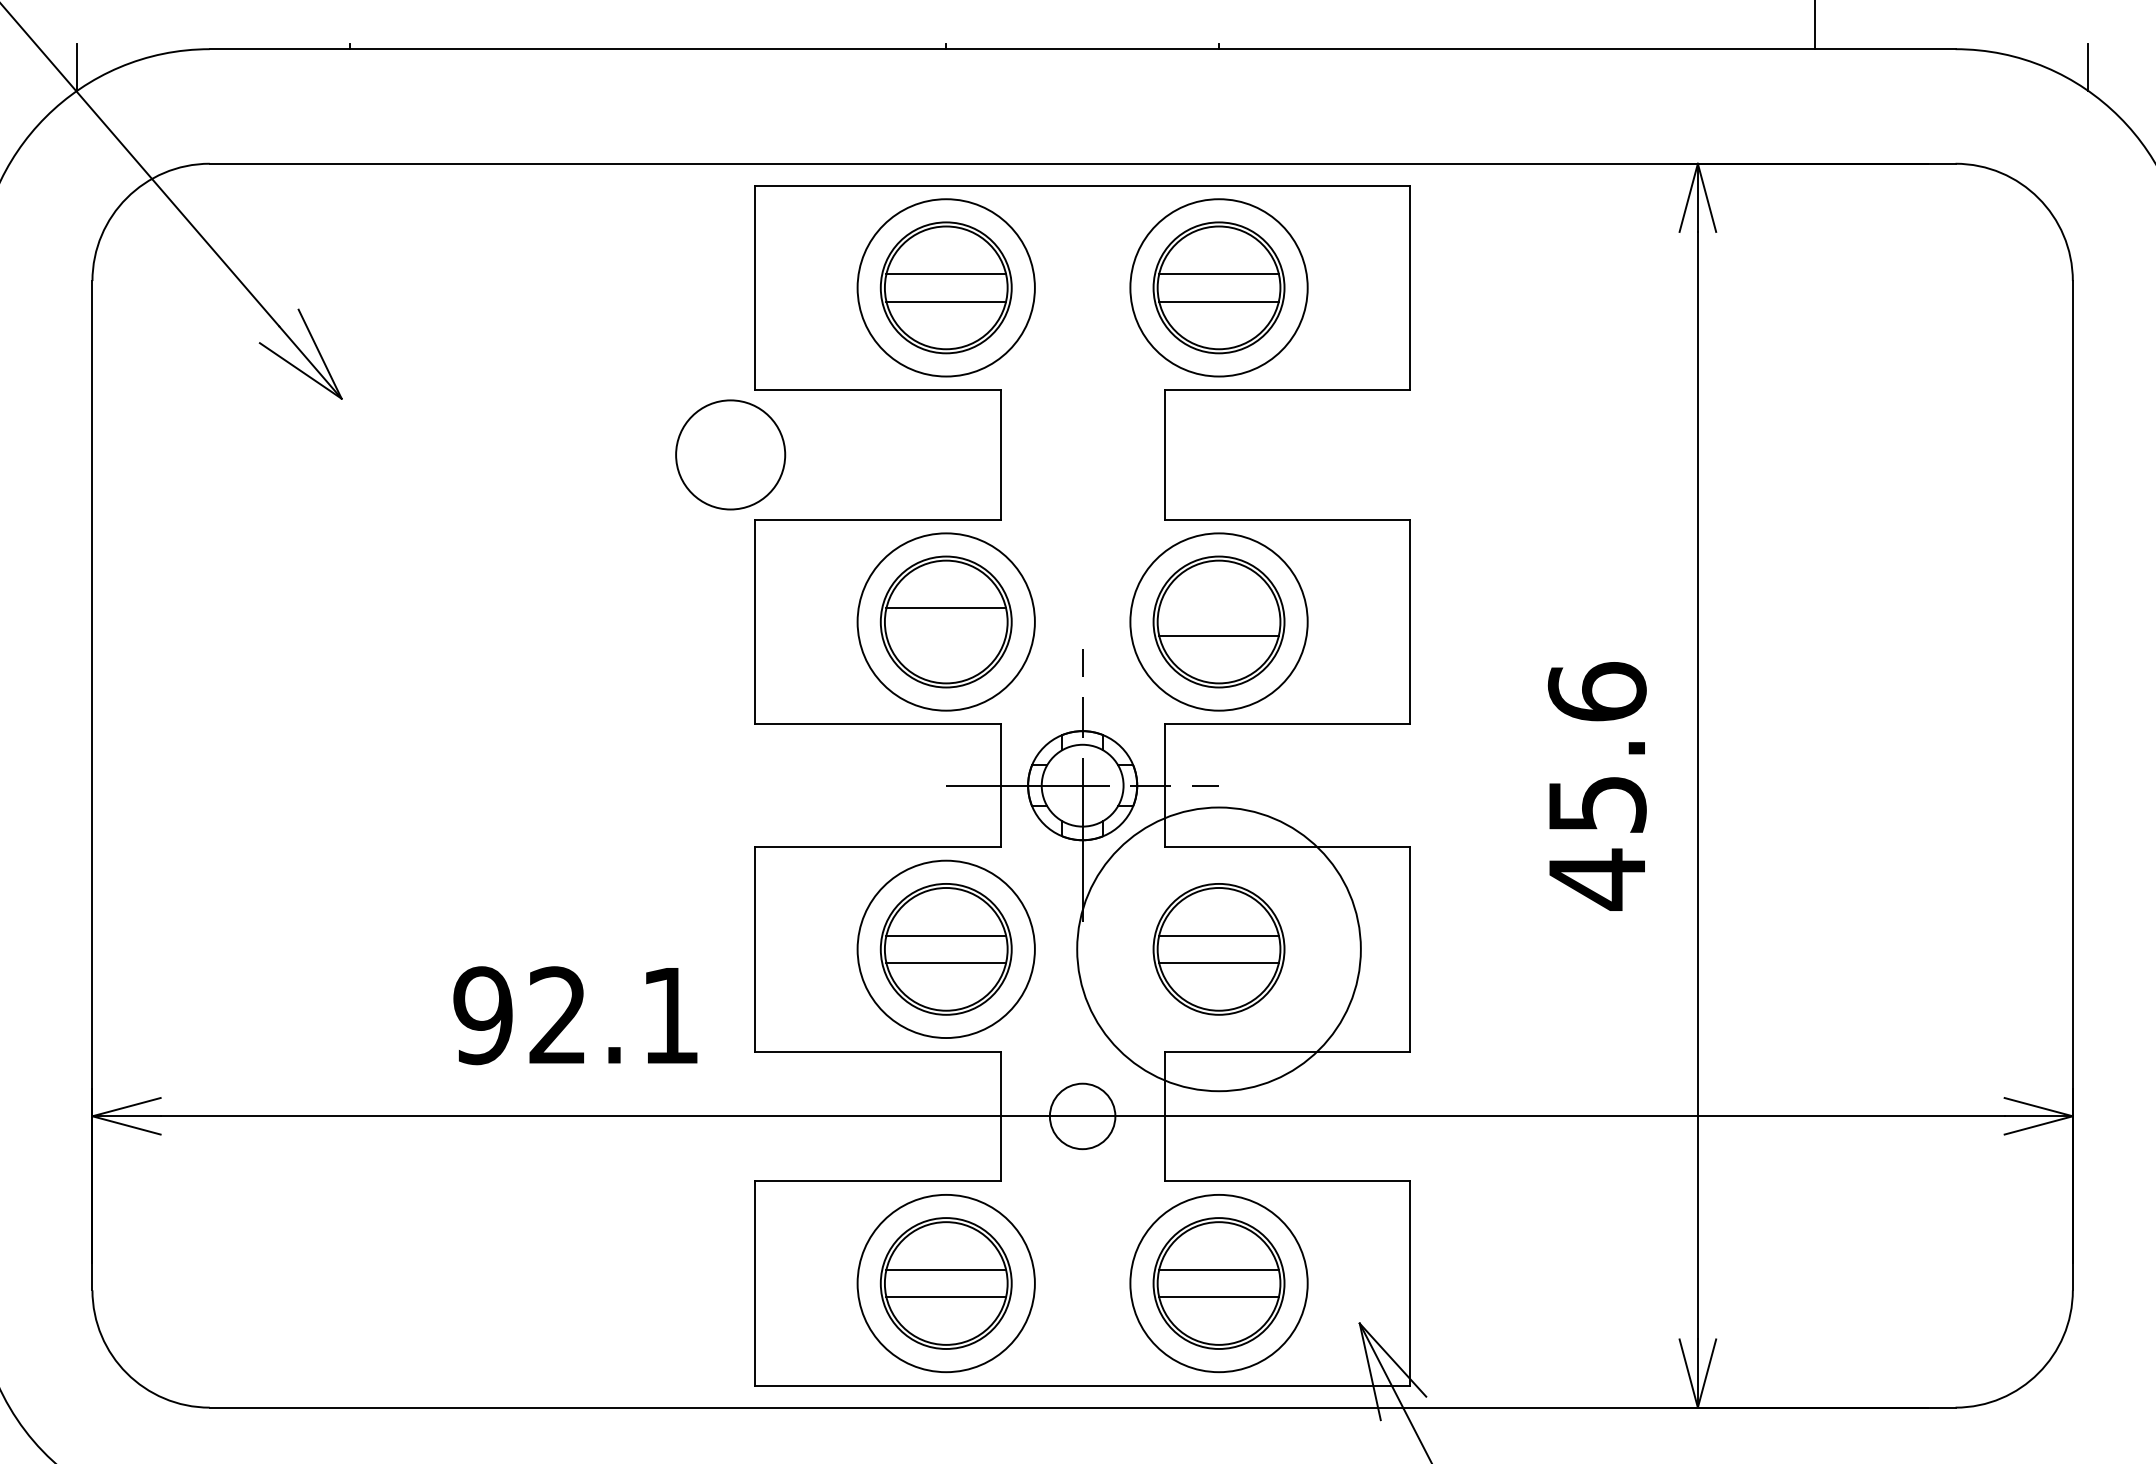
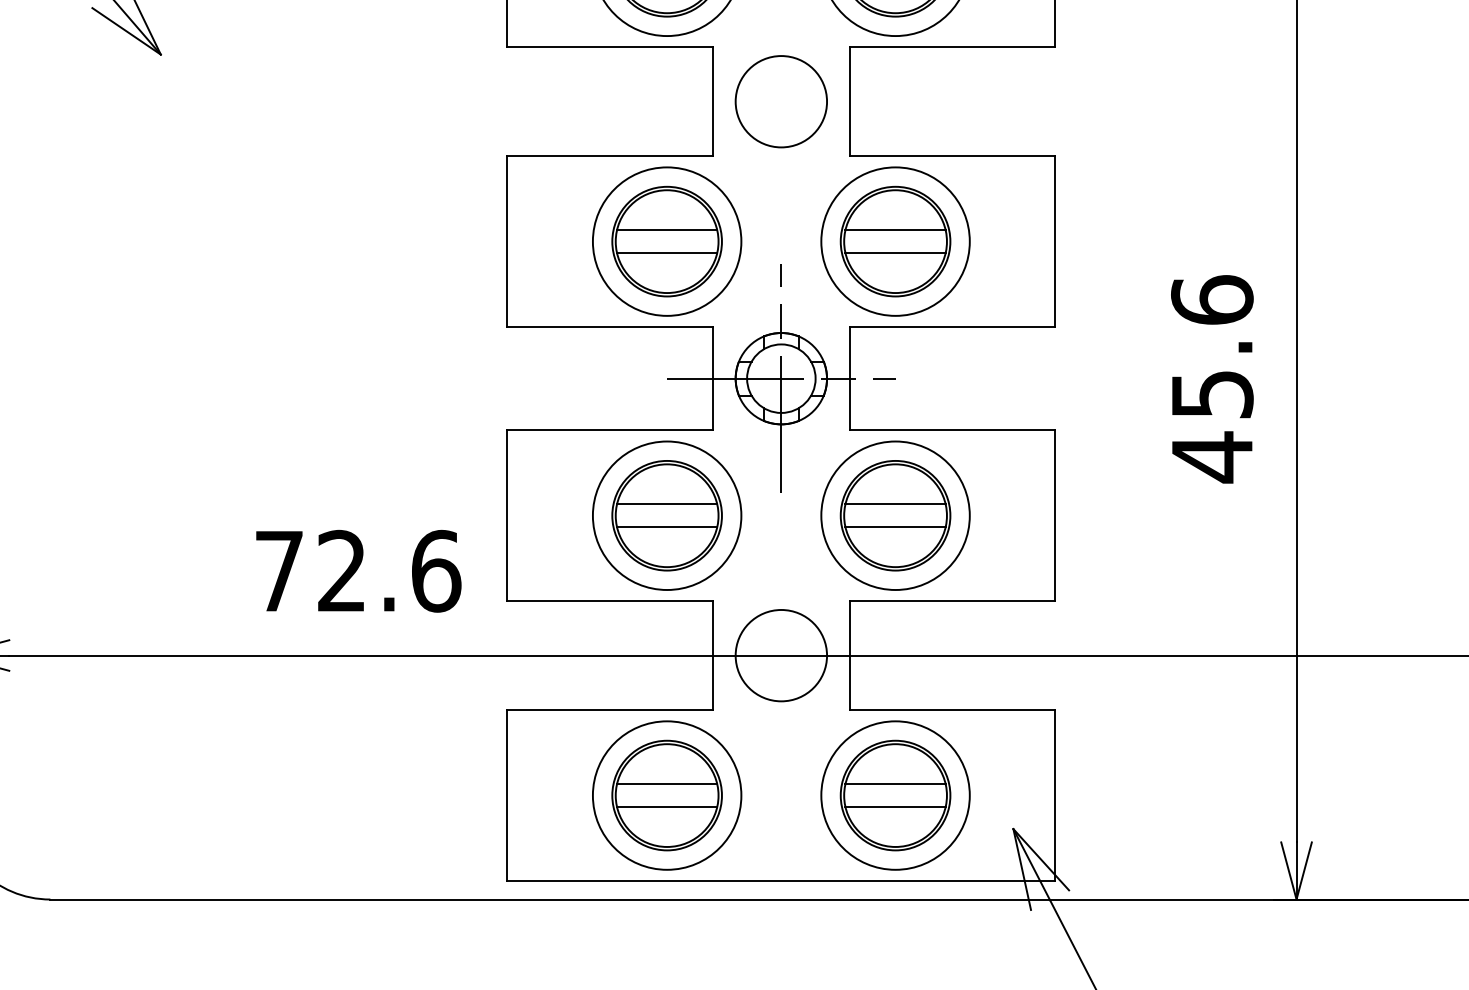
circle: (730, 454) -> (781, 101), moved
line: (1218, 608) -> (895, 230), added
line: (946, 635) -> (667, 252), added
circle: (1218, 949) -> (895, 515), size x0.62
text: (576, 1015) -> (357, 571), 92.1 -> 72.6
circle: (1082, 1116) -> (781, 655), size x1.67

